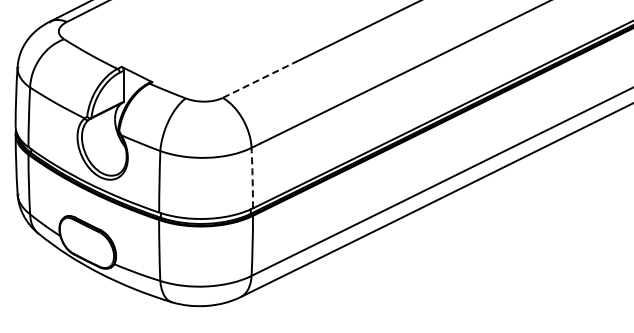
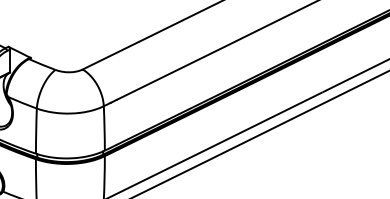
line: (260, 79) -> (110, 56), dashed -> solid
arc: (252, 178) -> (104, 128), dashed -> solid

